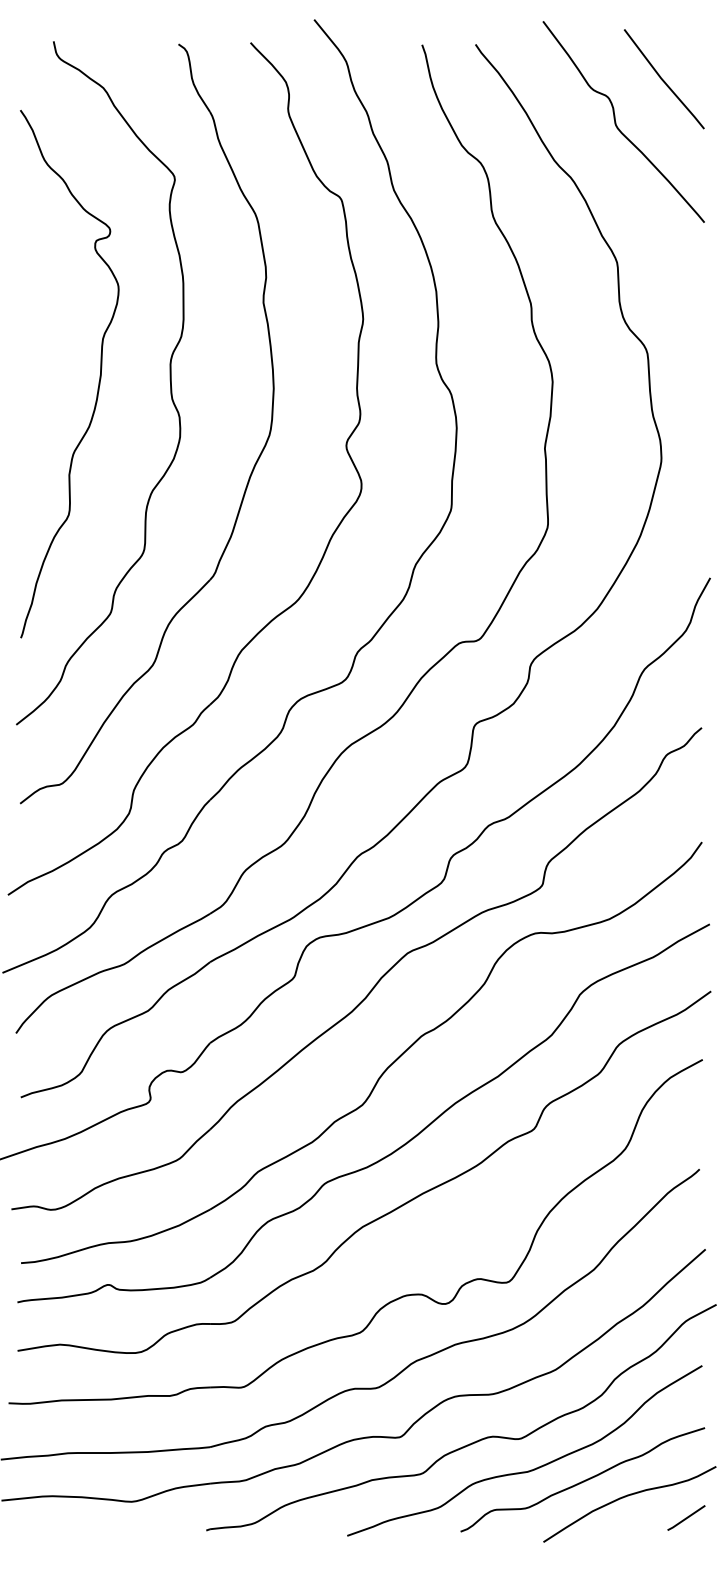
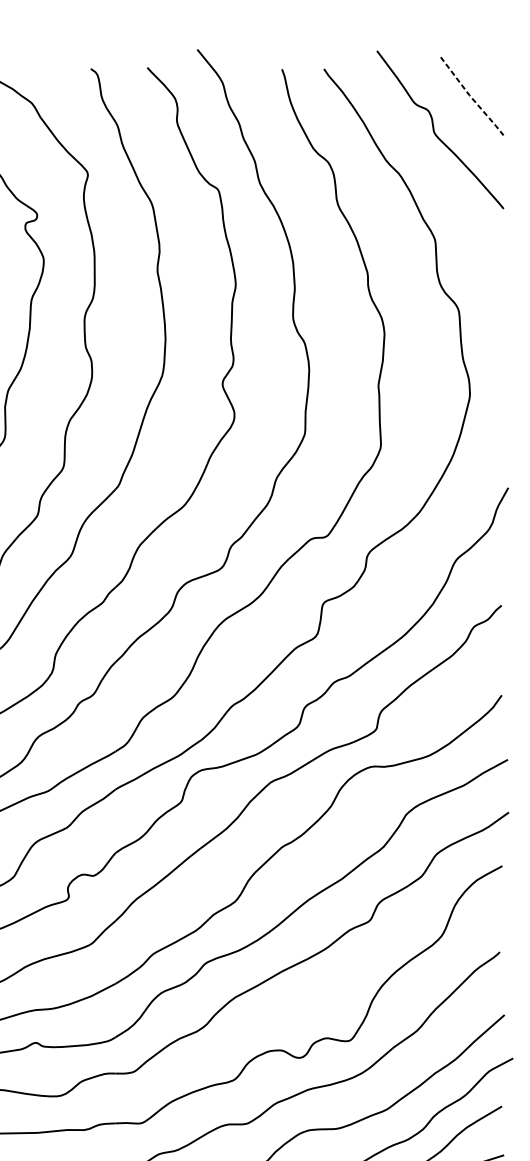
line: (662, 80) -> (470, 97), solid -> dashed

